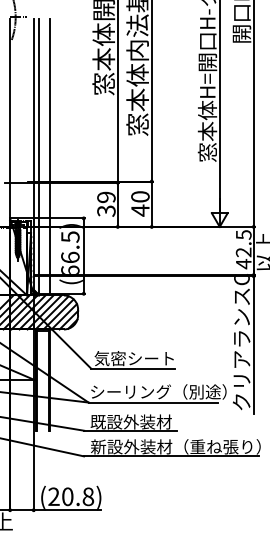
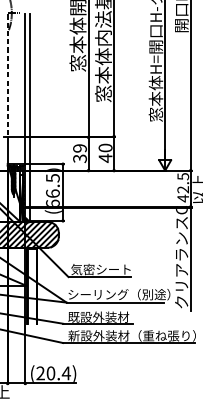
line: (10, 101) -> (7, 76), solid -> dashed
line: (49, 156) -> (37, 117), removed
text: (88, 496) -> (66, 373), (20.8) -> (20.4)

